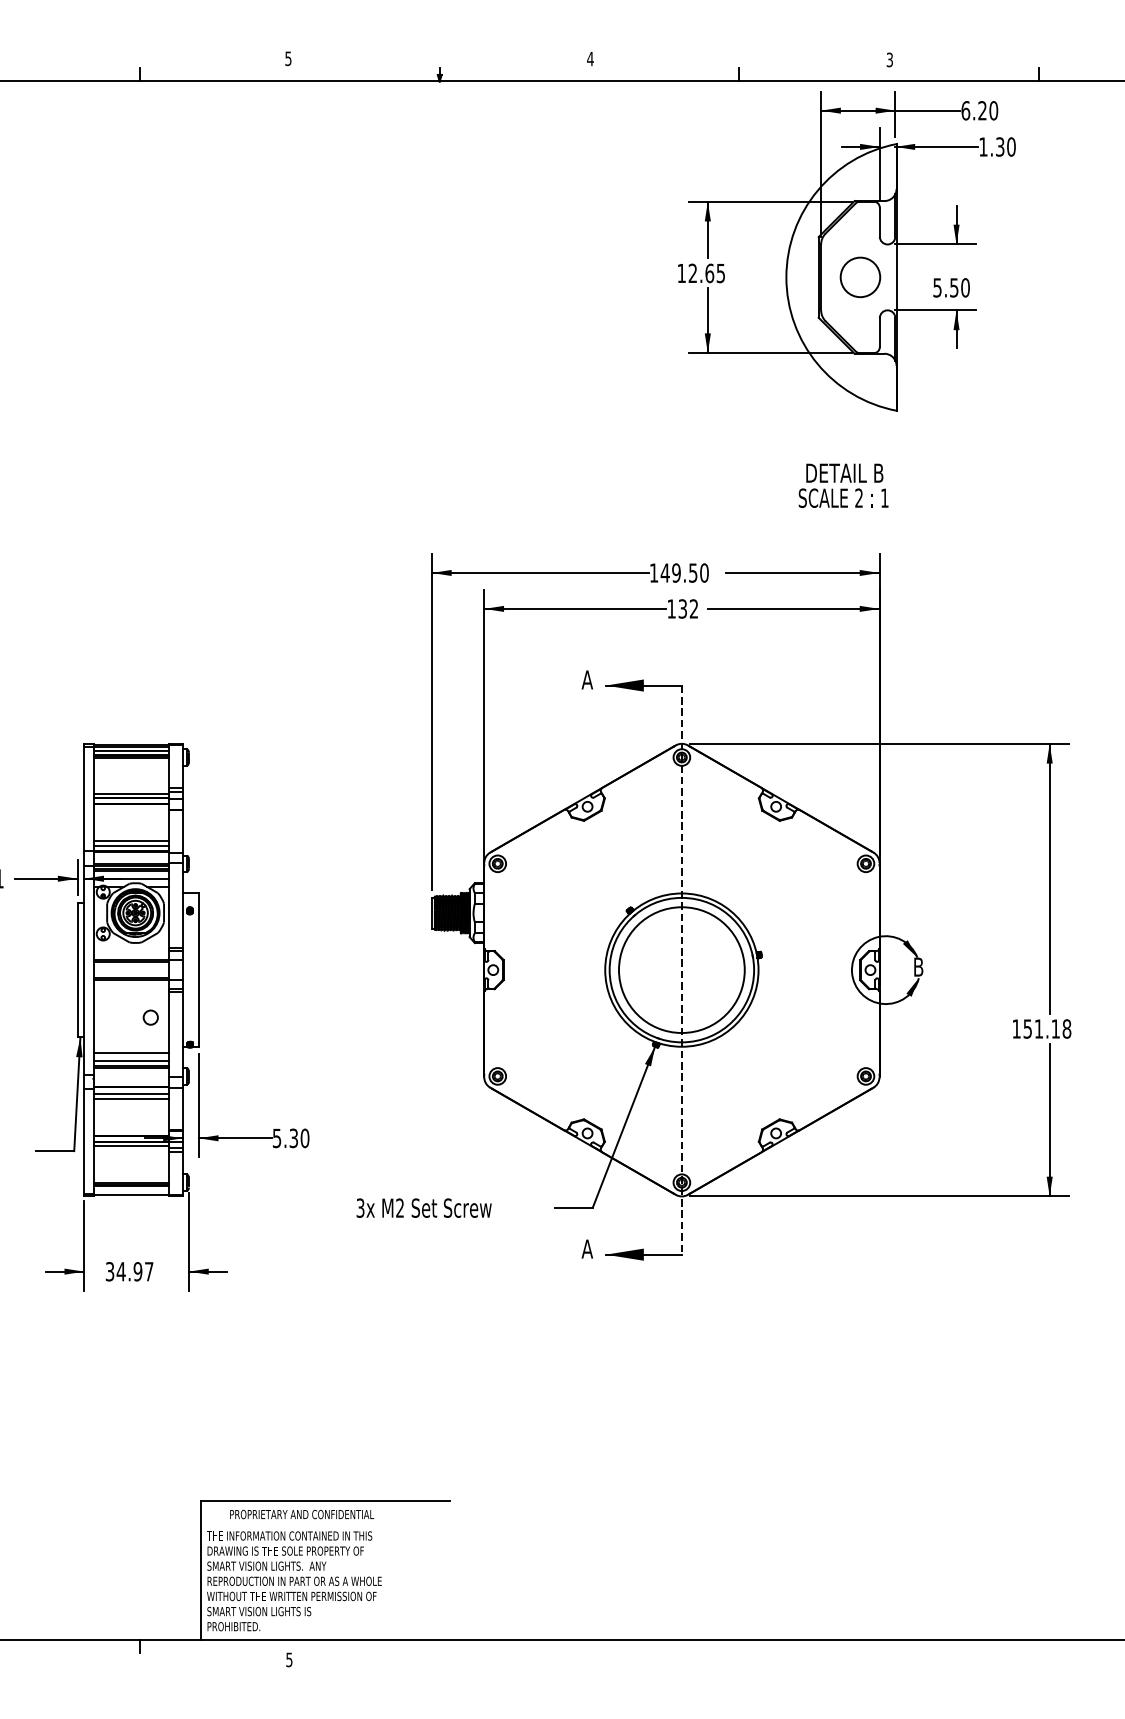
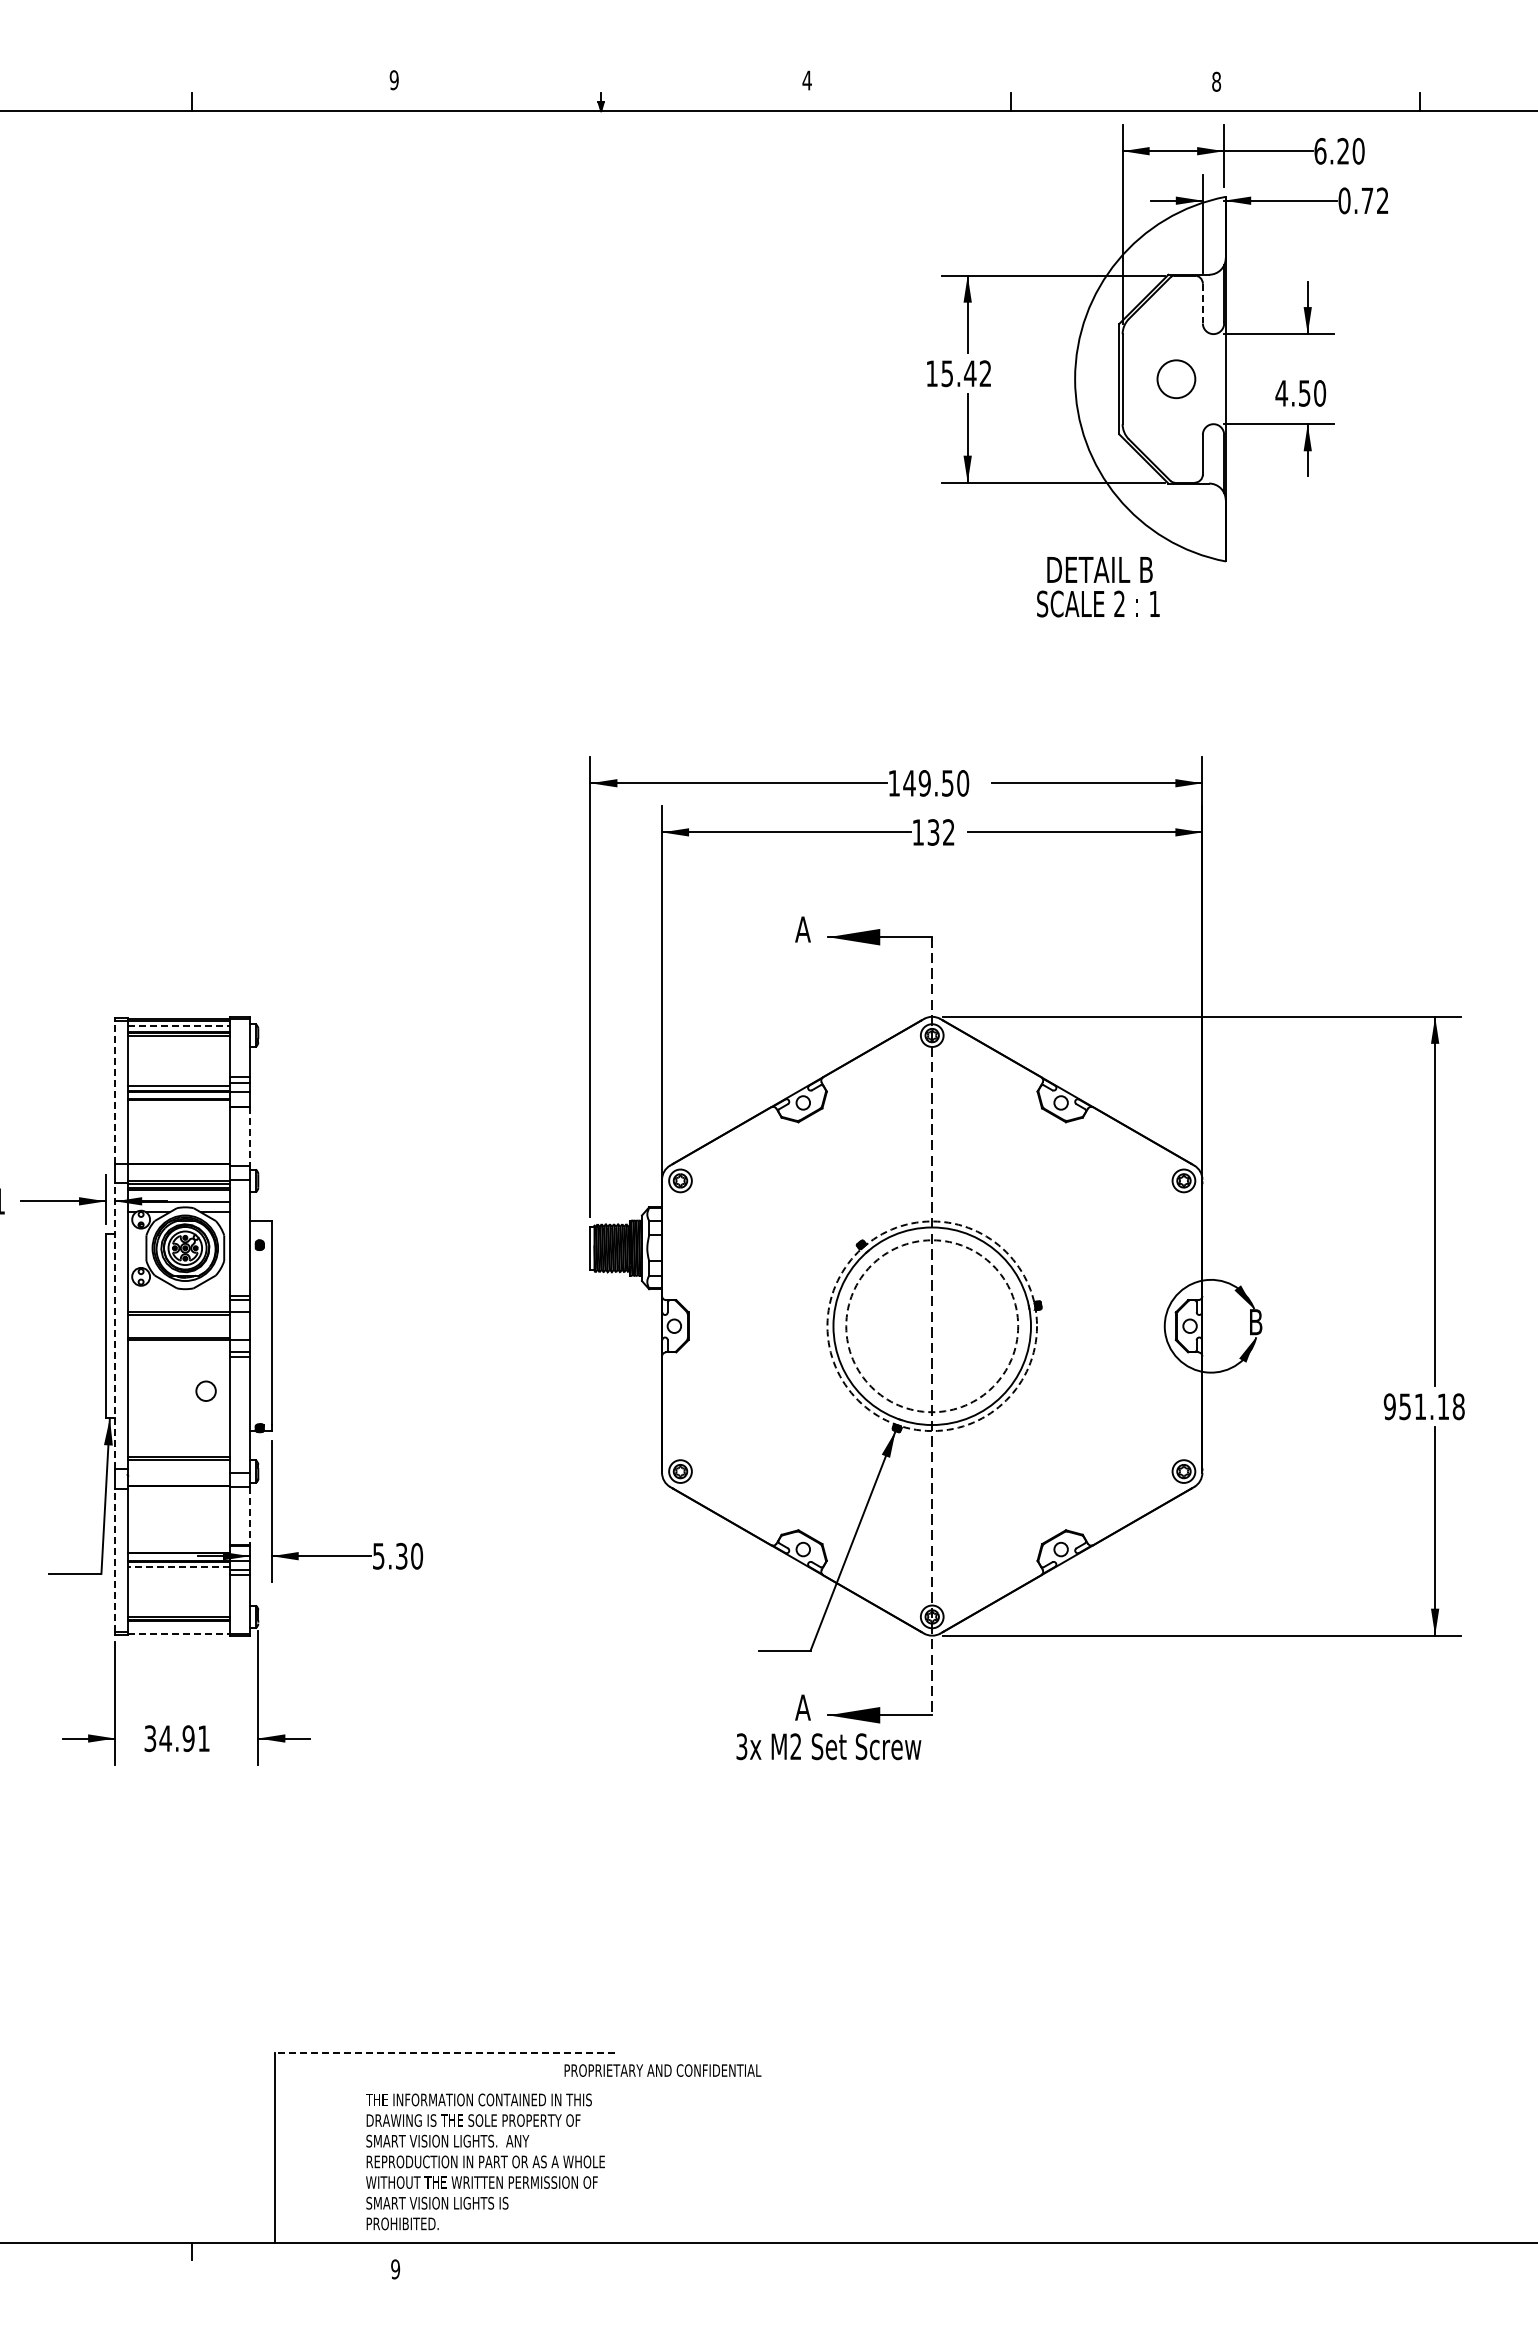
text: (287, 58) -> (393, 79), 5 -> 9
text: (889, 59) -> (1216, 81), 3 -> 8
text: (997, 146) -> (1363, 200), 1.30 -> 0.72
line: (879, 222) -> (1202, 303), solid -> dashed
text: (706, 273) -> (966, 373), 12.65 -> 15.42
circle: (860, 277) -> (1176, 379), size x0.7
text: (937, 287) -> (1281, 393), 5.50 -> 4.50
text: (843, 486) -> (1098, 587), moved
line: (131, 750) -> (179, 1026), solid -> dashed
line: (84, 798) -> (115, 1091), solid -> dashed
line: (182, 831) -> (249, 1136), solid -> dashed
line: (131, 840) -> (179, 1149), removed
line: (131, 846) -> (179, 1157), removed
line: (84, 970) -> (115, 1326), solid -> dashed
circle: (682, 970) -> (932, 1326), solid -> dashed
circle: (682, 970) -> (932, 1326), solid -> dashed
text: (1016, 1028) -> (1389, 1406), 151.18 -> 951.18
line: (131, 1053) -> (179, 1440), removed
line: (131, 1061) -> (179, 1450), removed
line: (131, 1093) -> (179, 1495), removed
line: (131, 1099) -> (179, 1502), removed
line: (182, 1109) -> (249, 1516), solid -> dashed
line: (84, 1140) -> (115, 1559), solid -> dashed
line: (130, 1145) -> (178, 1566), solid -> dashed
line: (131, 1194) -> (179, 1633), solid -> dashed
text: (423, 1208) -> (828, 1746), moved
text: (148, 1271) -> (203, 1738), 34.97 -> 34.91
line: (325, 1501) -> (444, 2052), solid -> dashed
text: (301, 1514) -> (662, 2070), moved
text: (294, 1581) -> (485, 2161), moved
text: (289, 1660) -> (395, 2269), 5 -> 9

